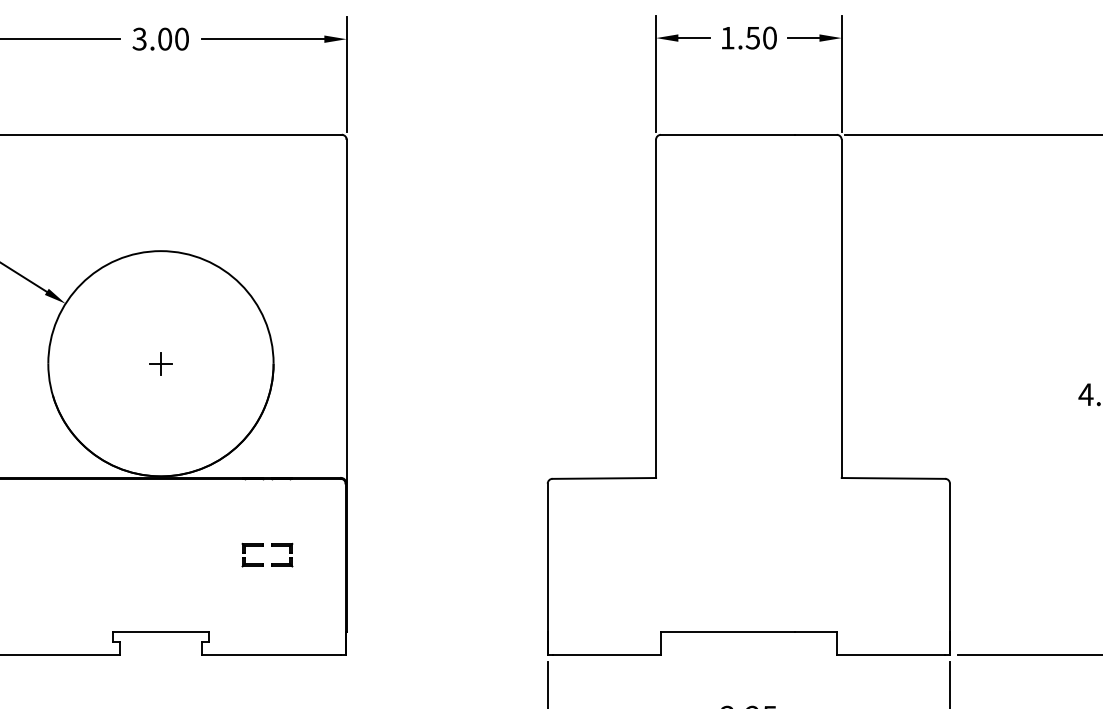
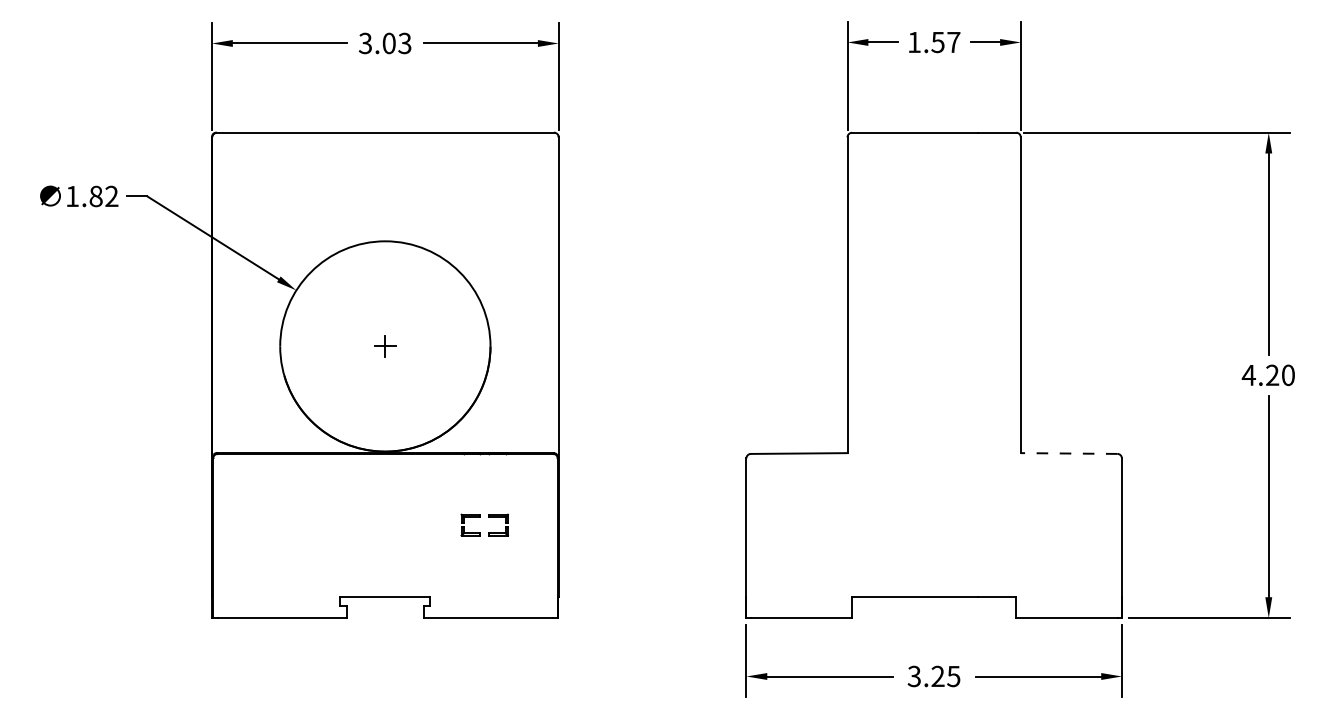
text: (769, 38) -> (953, 42), 1.50 -> 1.57
text: (181, 39) -> (404, 43), 3.00 -> 3.03
line: (892, 478) -> (1068, 453), solid -> dashed

